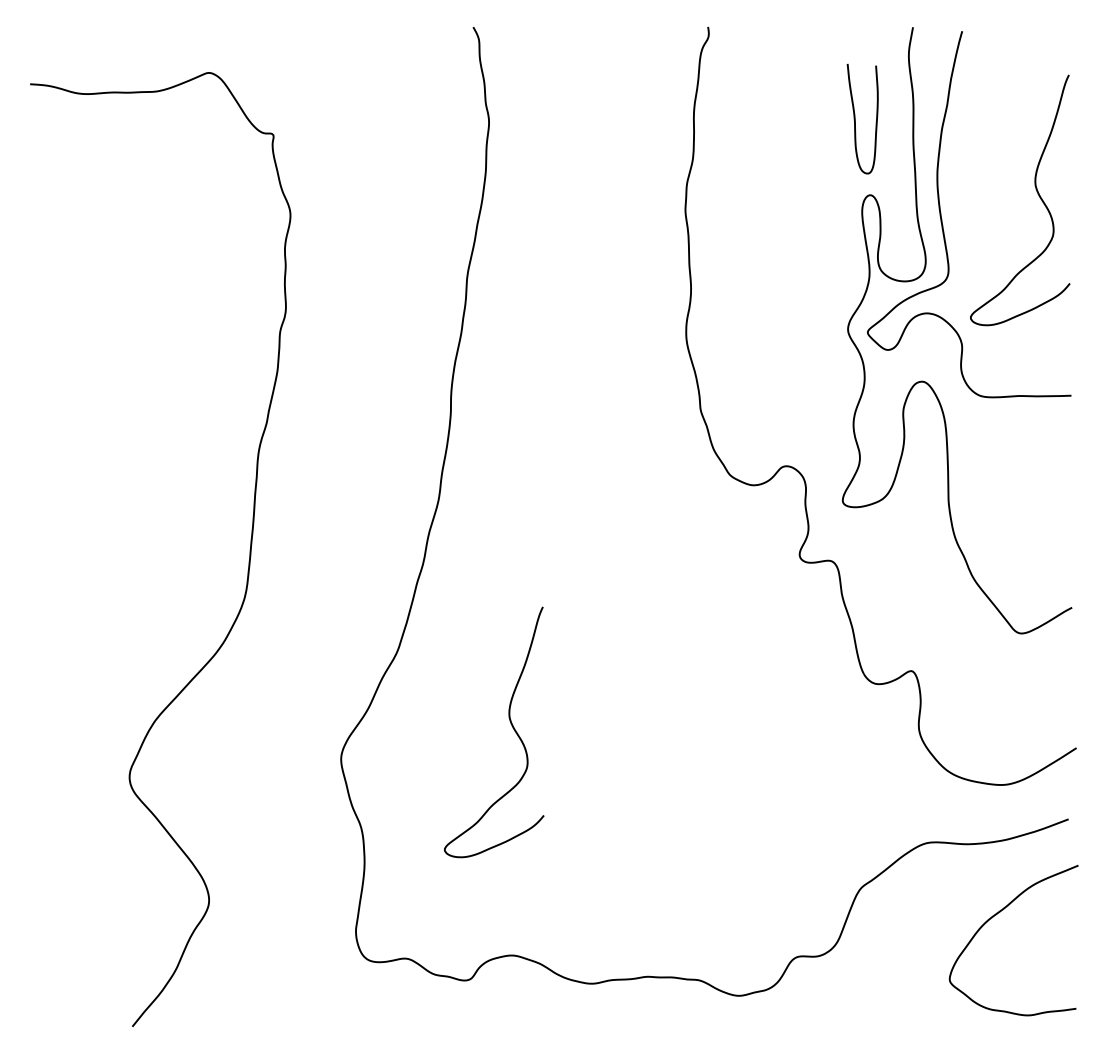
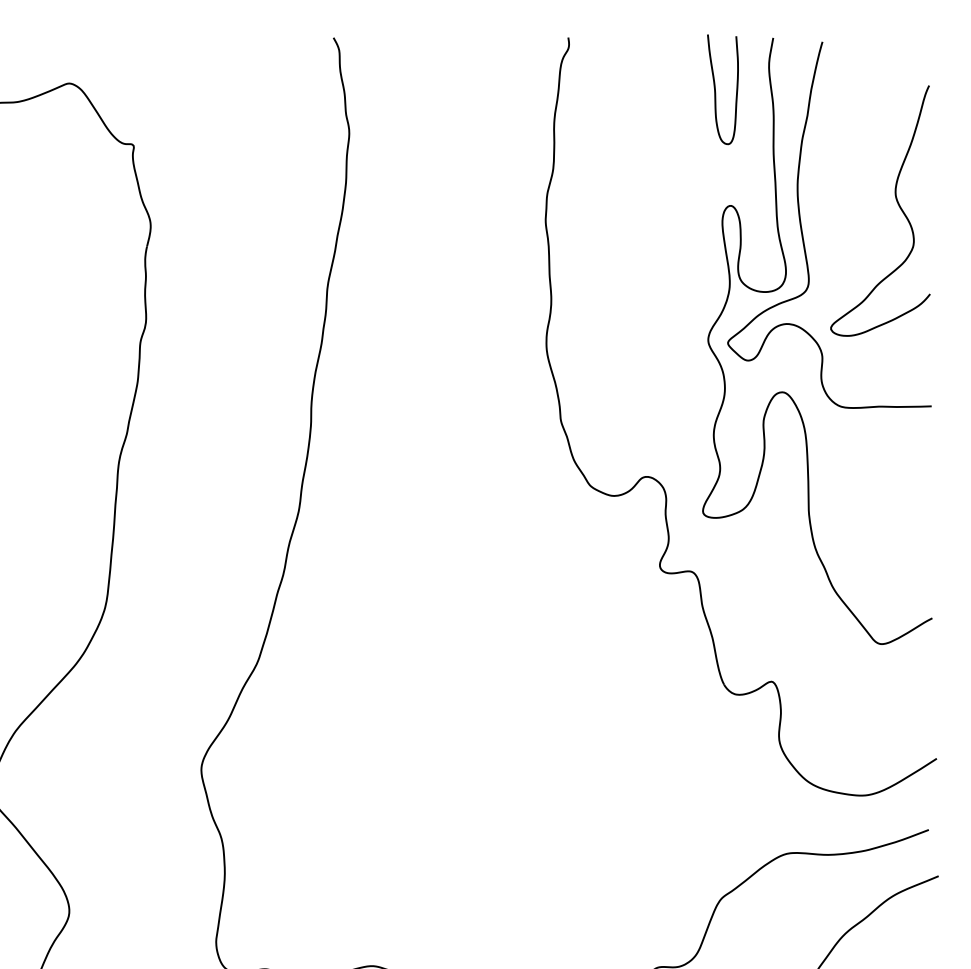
curve: (855, 119) -> (715, 90), moved
curve: (511, 726) -> (371, 737), removed

